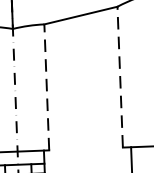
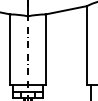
line: (119, 77) -> (86, 45), dashed -> solid
line: (46, 87) -> (45, 49), dashed -> solid

